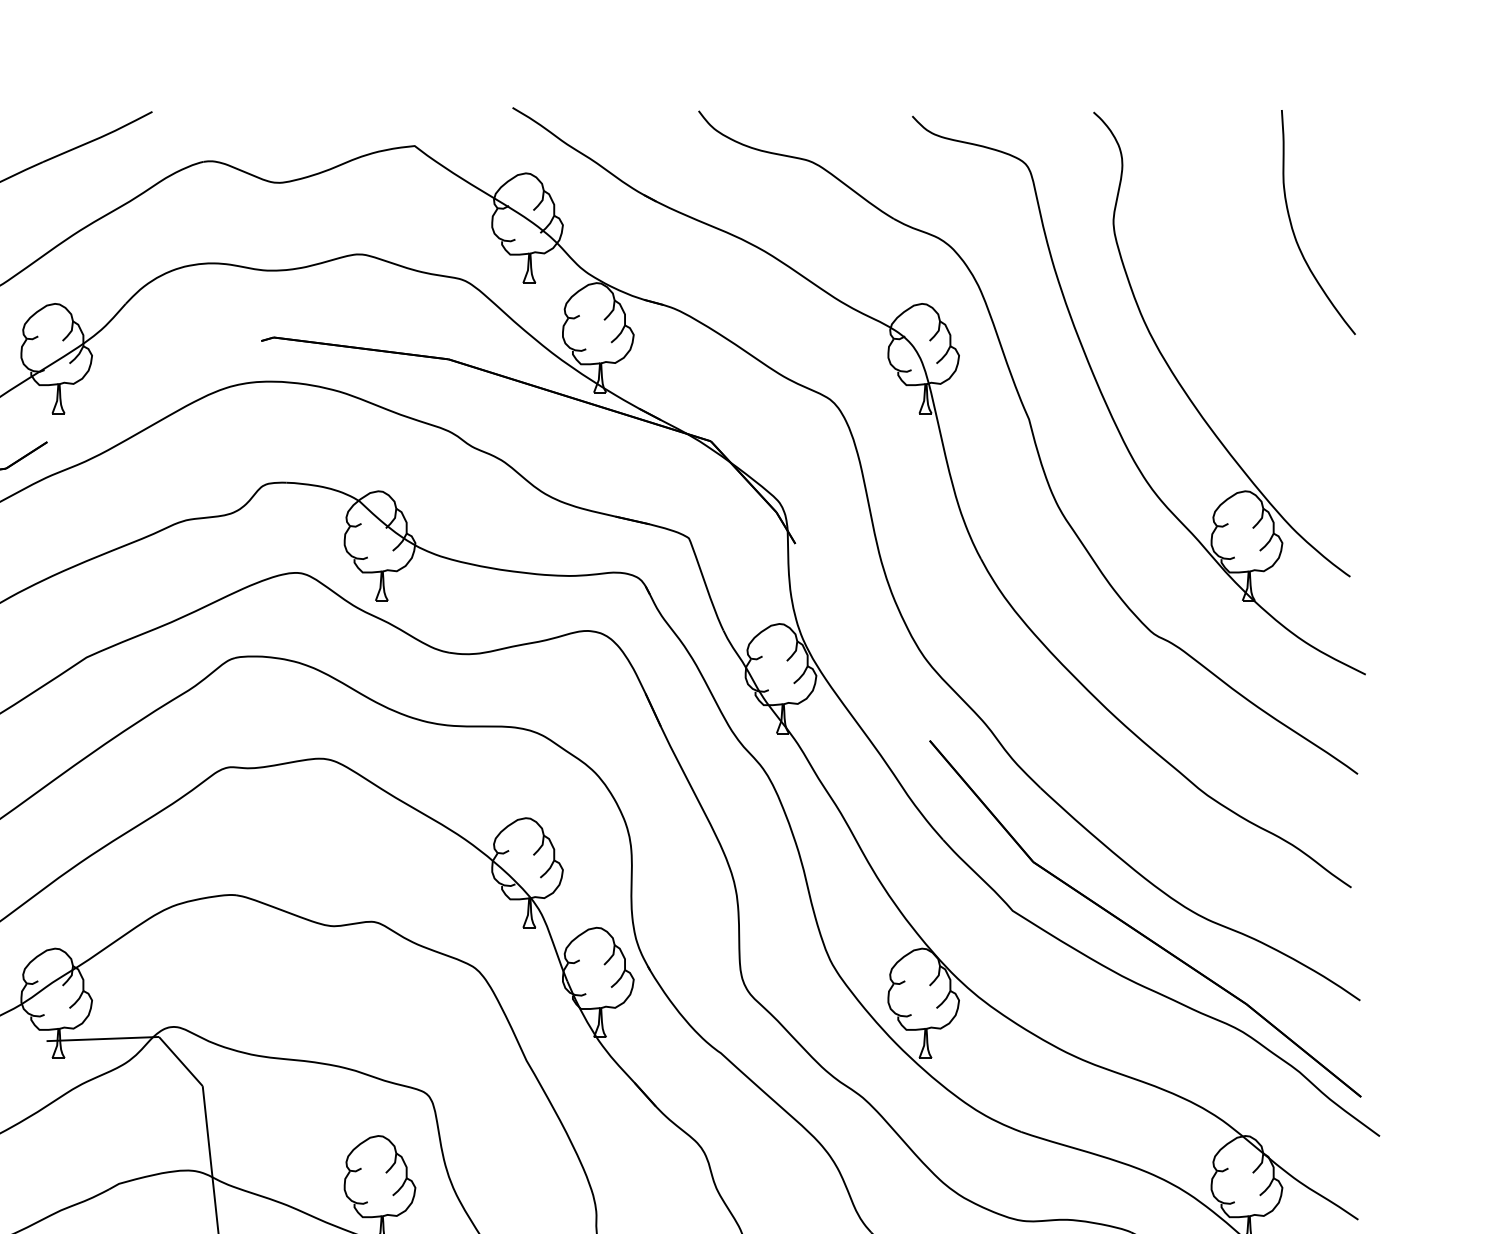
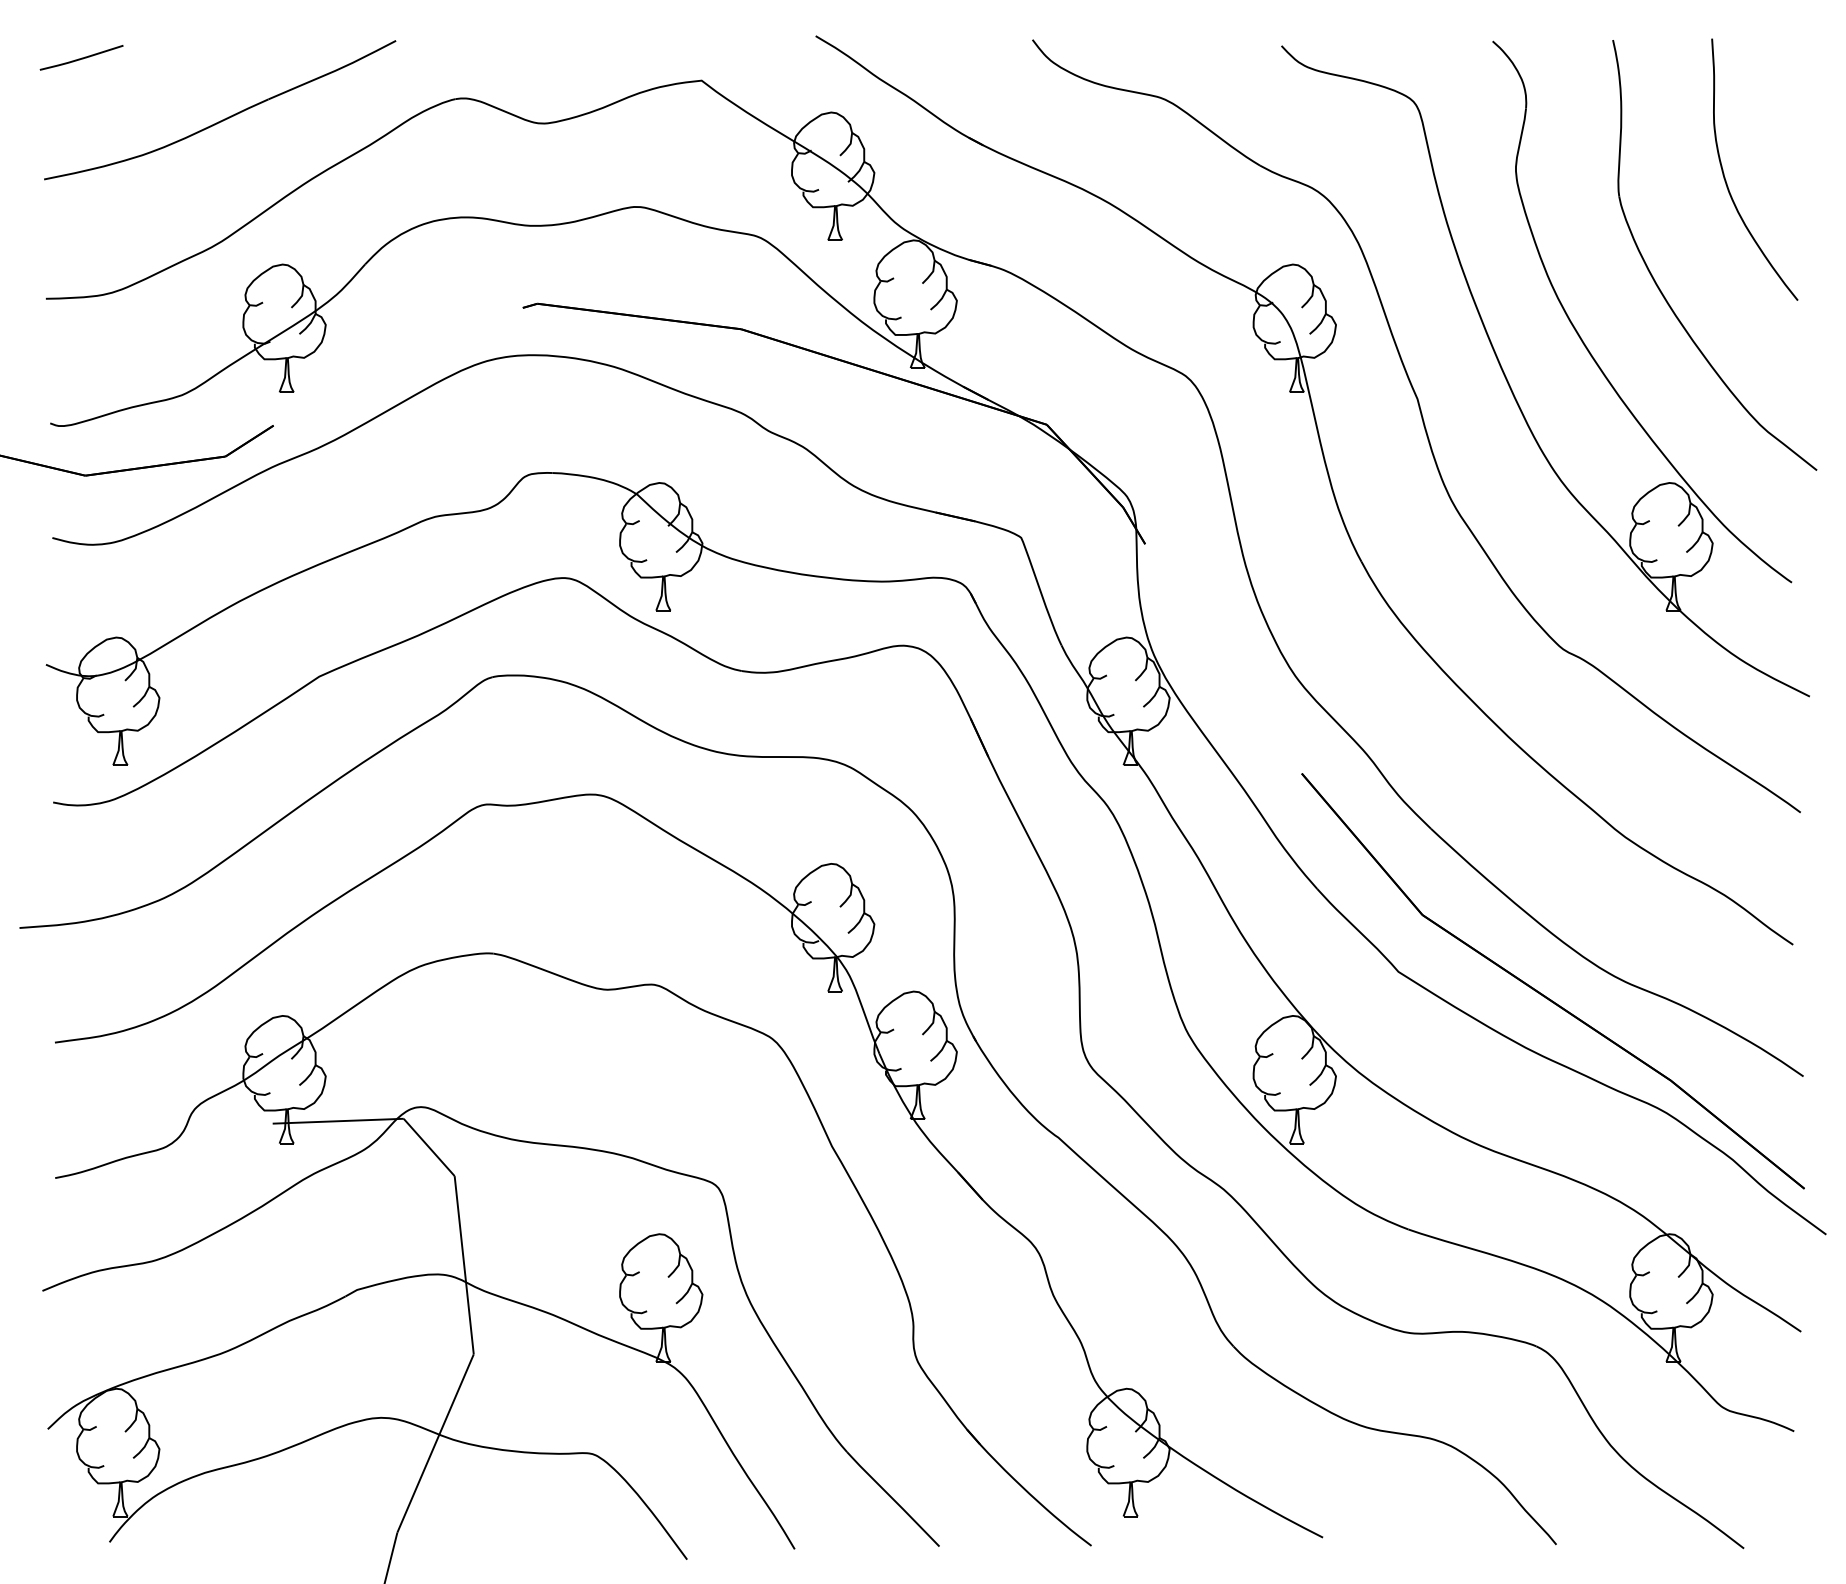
part: (1238, 326) -> (1661, 290), added

